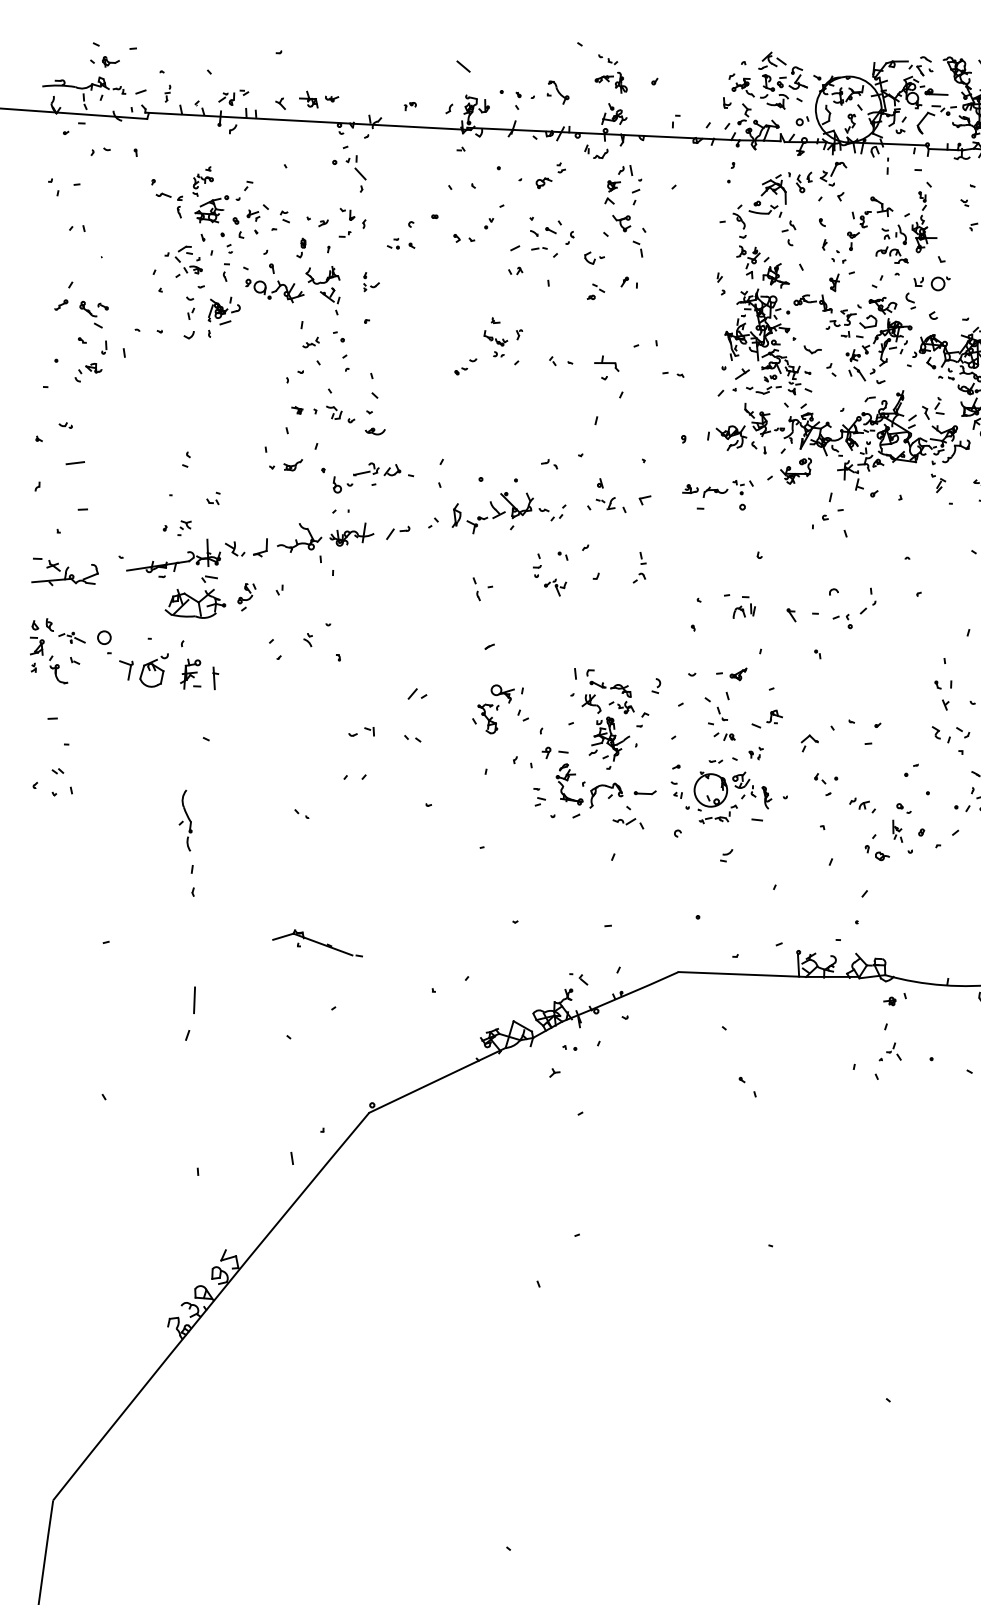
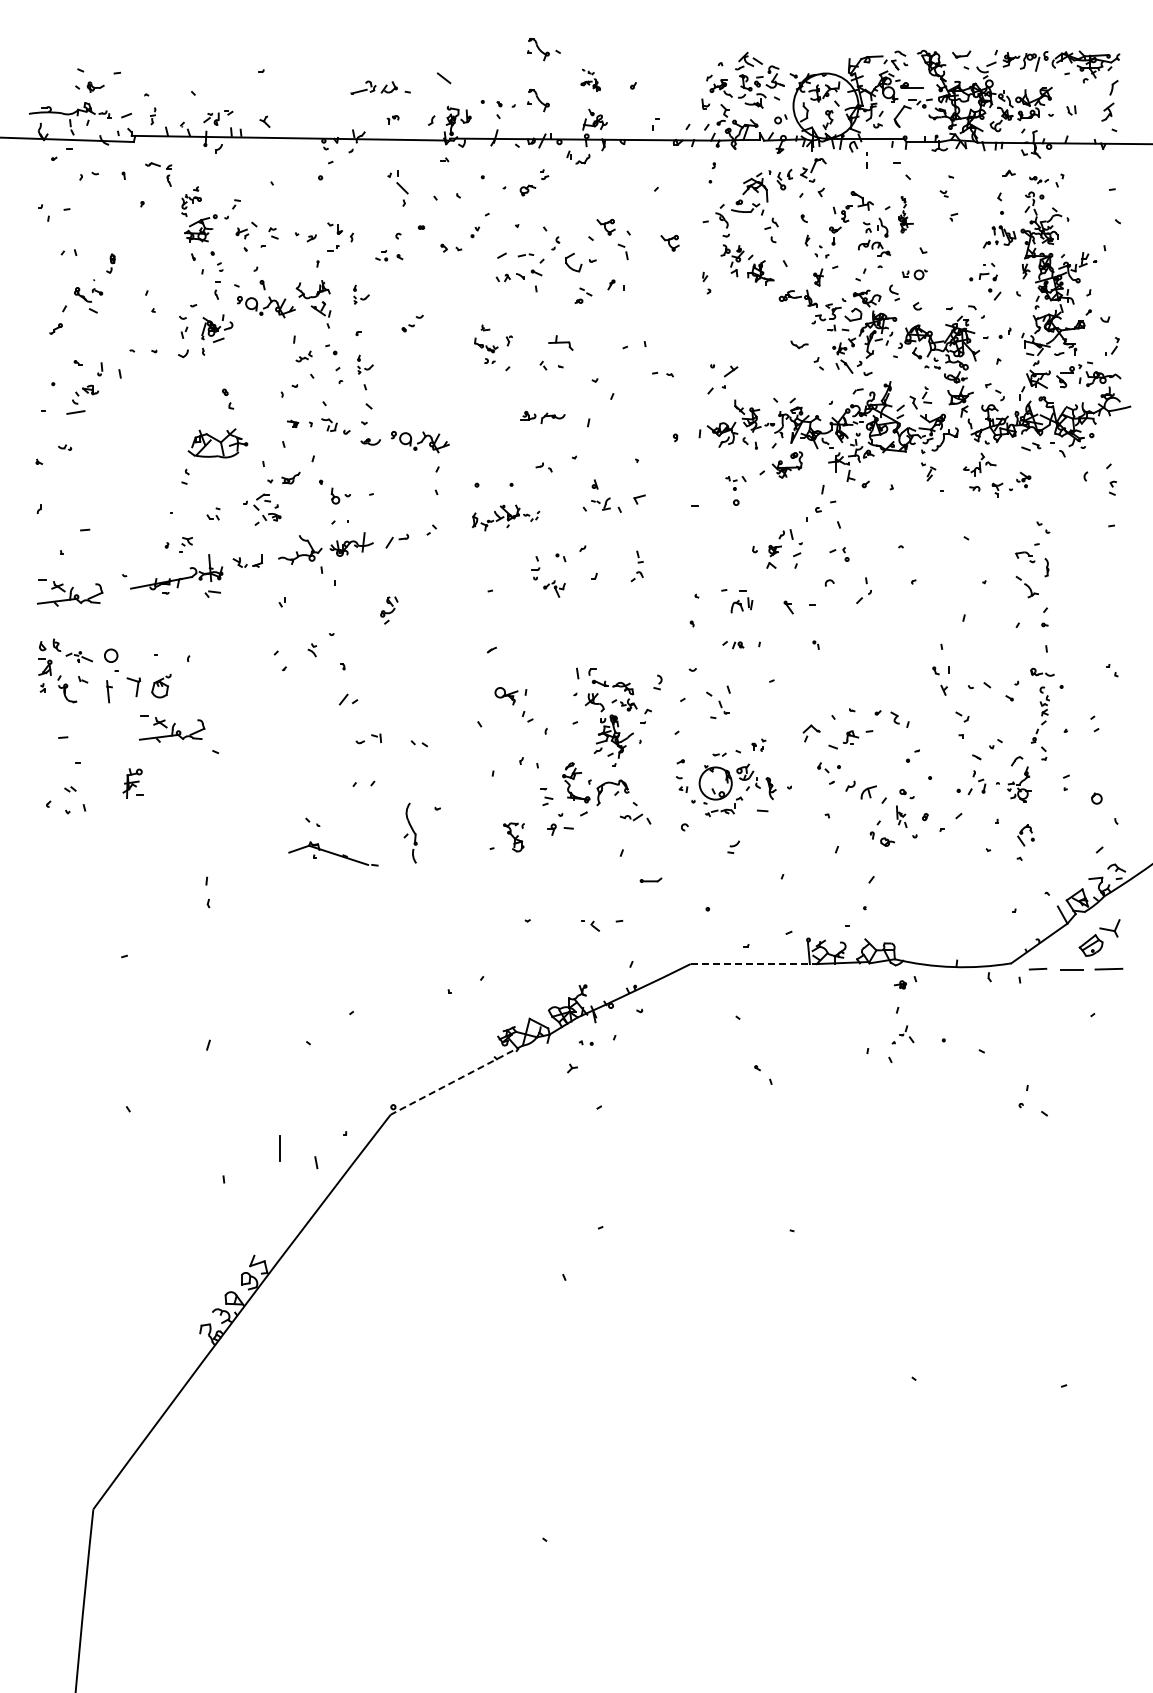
part: (560, 41) -> (538, 49), added
part: (611, 74) -> (590, 80), size x0.6
part: (318, 99) -> (302, 116), removed
part: (355, 174) -> (397, 188), moved
part: (623, 184) -> (784, 548), moved
part: (169, 197) -> (158, 166), moved
part: (924, 222) -> (905, 214), size x0.6
part: (238, 227) -> (228, 398), moved
part: (543, 231) -> (529, 274), moved
part: (685, 242) -> (669, 243), added
part: (300, 247) -> (110, 263), moved
part: (594, 258) -> (580, 262), size x1.6
part: (183, 261) -> (262, 509), moved
part: (931, 283) -> (914, 274), size x0.7
part: (93, 314) -> (88, 300), moved
part: (768, 341) -> (755, 338), removed
part: (372, 353) -> (365, 364), added
part: (606, 363) -> (560, 342), moved
part: (465, 366) -> (412, 323), moved
part: (425, 434) -> (420, 442), added
line: (74, 463) -> (75, 412), moved
part: (383, 469) -> (380, 87), moved
part: (704, 490) -> (542, 416), moved
part: (508, 513) -> (505, 517), size x0.6
part: (245, 546) -> (247, 560), size x0.7
part: (476, 588) -> (476, 593), removed
part: (247, 597) -> (389, 610), moved
part: (195, 603) -> (217, 443), moved
part: (842, 621) -> (839, 554), moved
part: (154, 669) -> (161, 685), size x0.7
part: (731, 673) -> (731, 667), removed
part: (190, 674) -> (132, 783), moved
part: (215, 678) -> (109, 691), moved
part: (417, 694) -> (348, 699), moved
part: (163, 713) -> (172, 728), added
part: (767, 718) -> (843, 739), moved
part: (487, 719) -> (513, 837), moved
part: (940, 734) -> (899, 719), moved
part: (724, 737) -> (733, 645), moved
part: (555, 753) -> (560, 829), moved
part: (644, 791) -> (650, 879), moved
part: (862, 805) -> (865, 792), size x1.6
part: (185, 819) -> (410, 832), moved
part: (317, 942) -> (333, 853), moved
line: (743, 975) -> (754, 964), solid -> dashed
part: (578, 978) -> (590, 925), moved
line: (194, 1000) -> (279, 1148), moved
line: (437, 1080) -> (456, 1080), solid -> dashed

